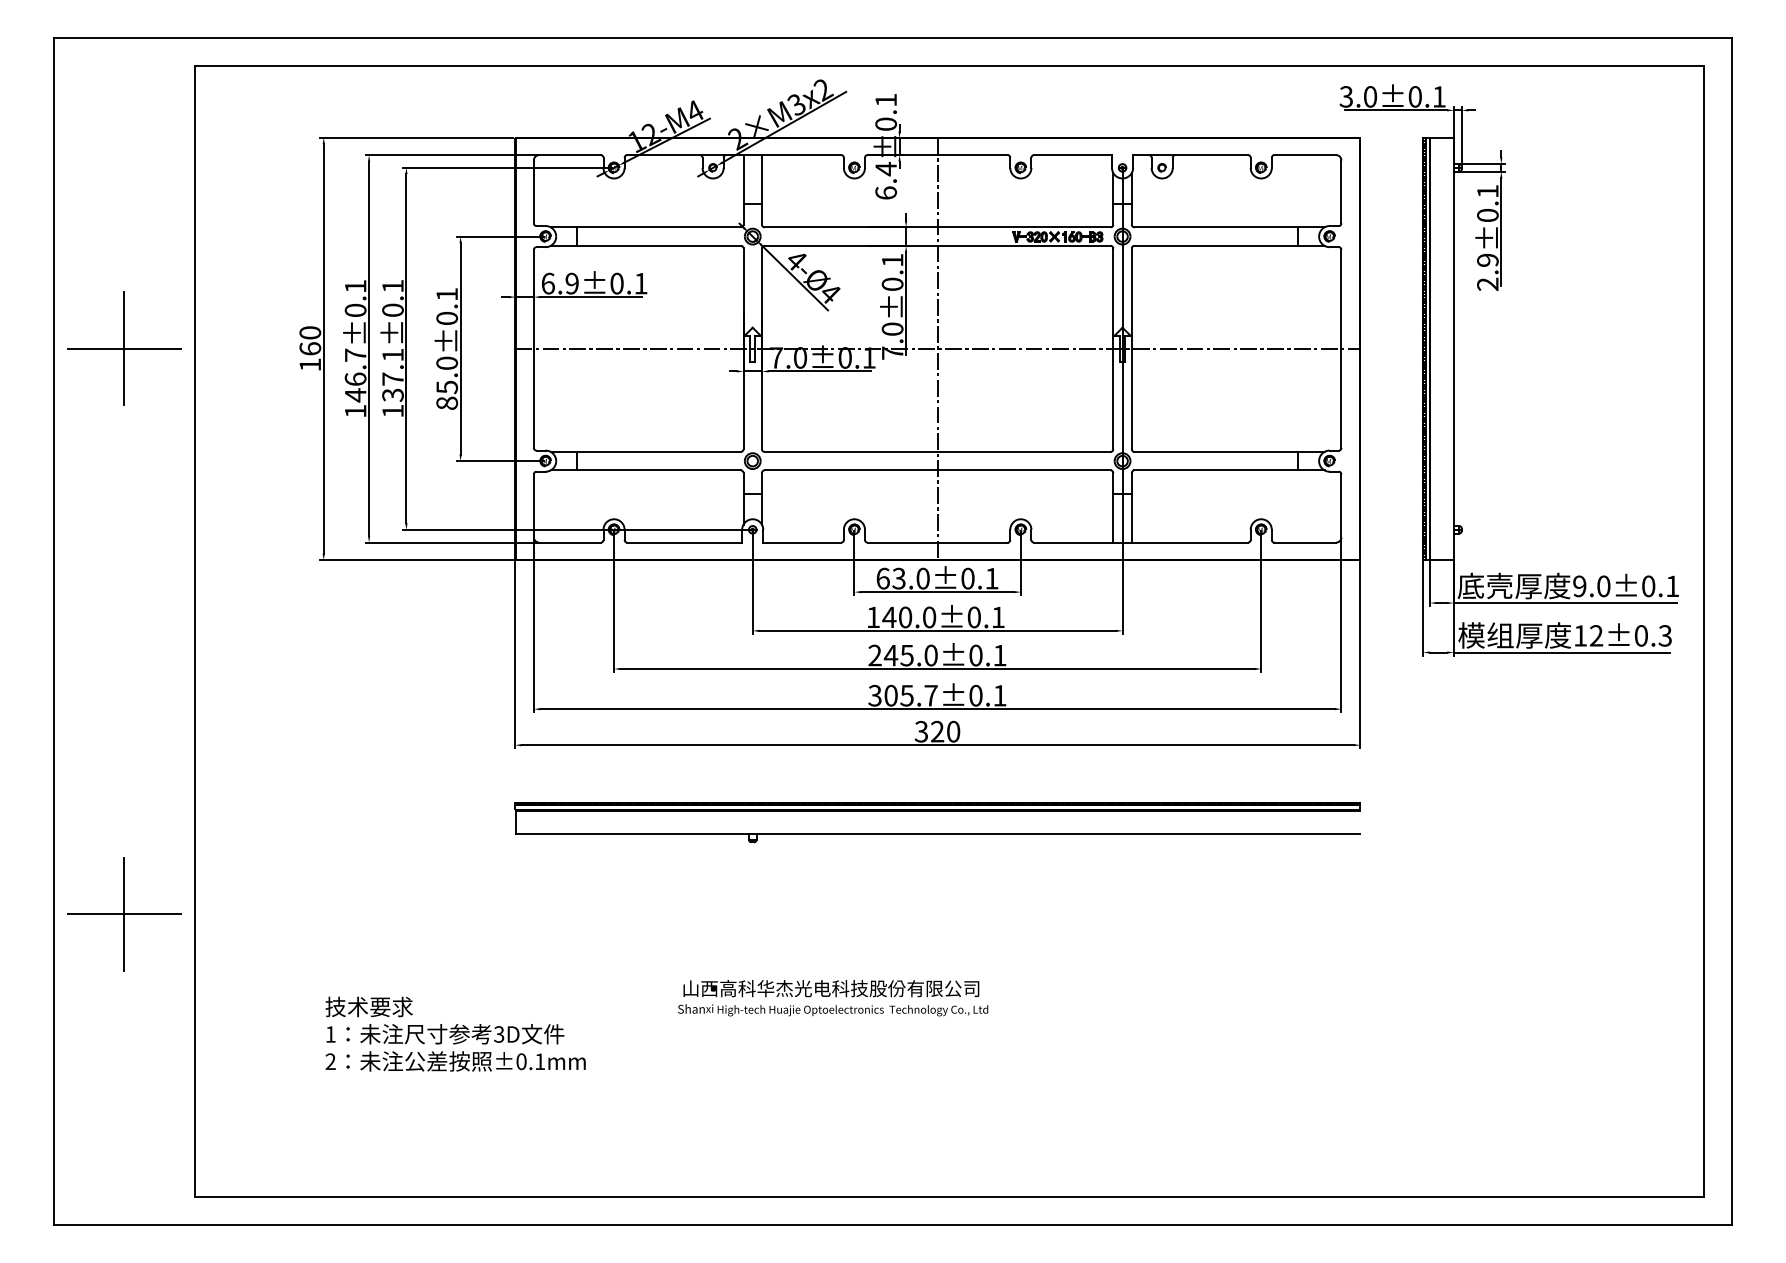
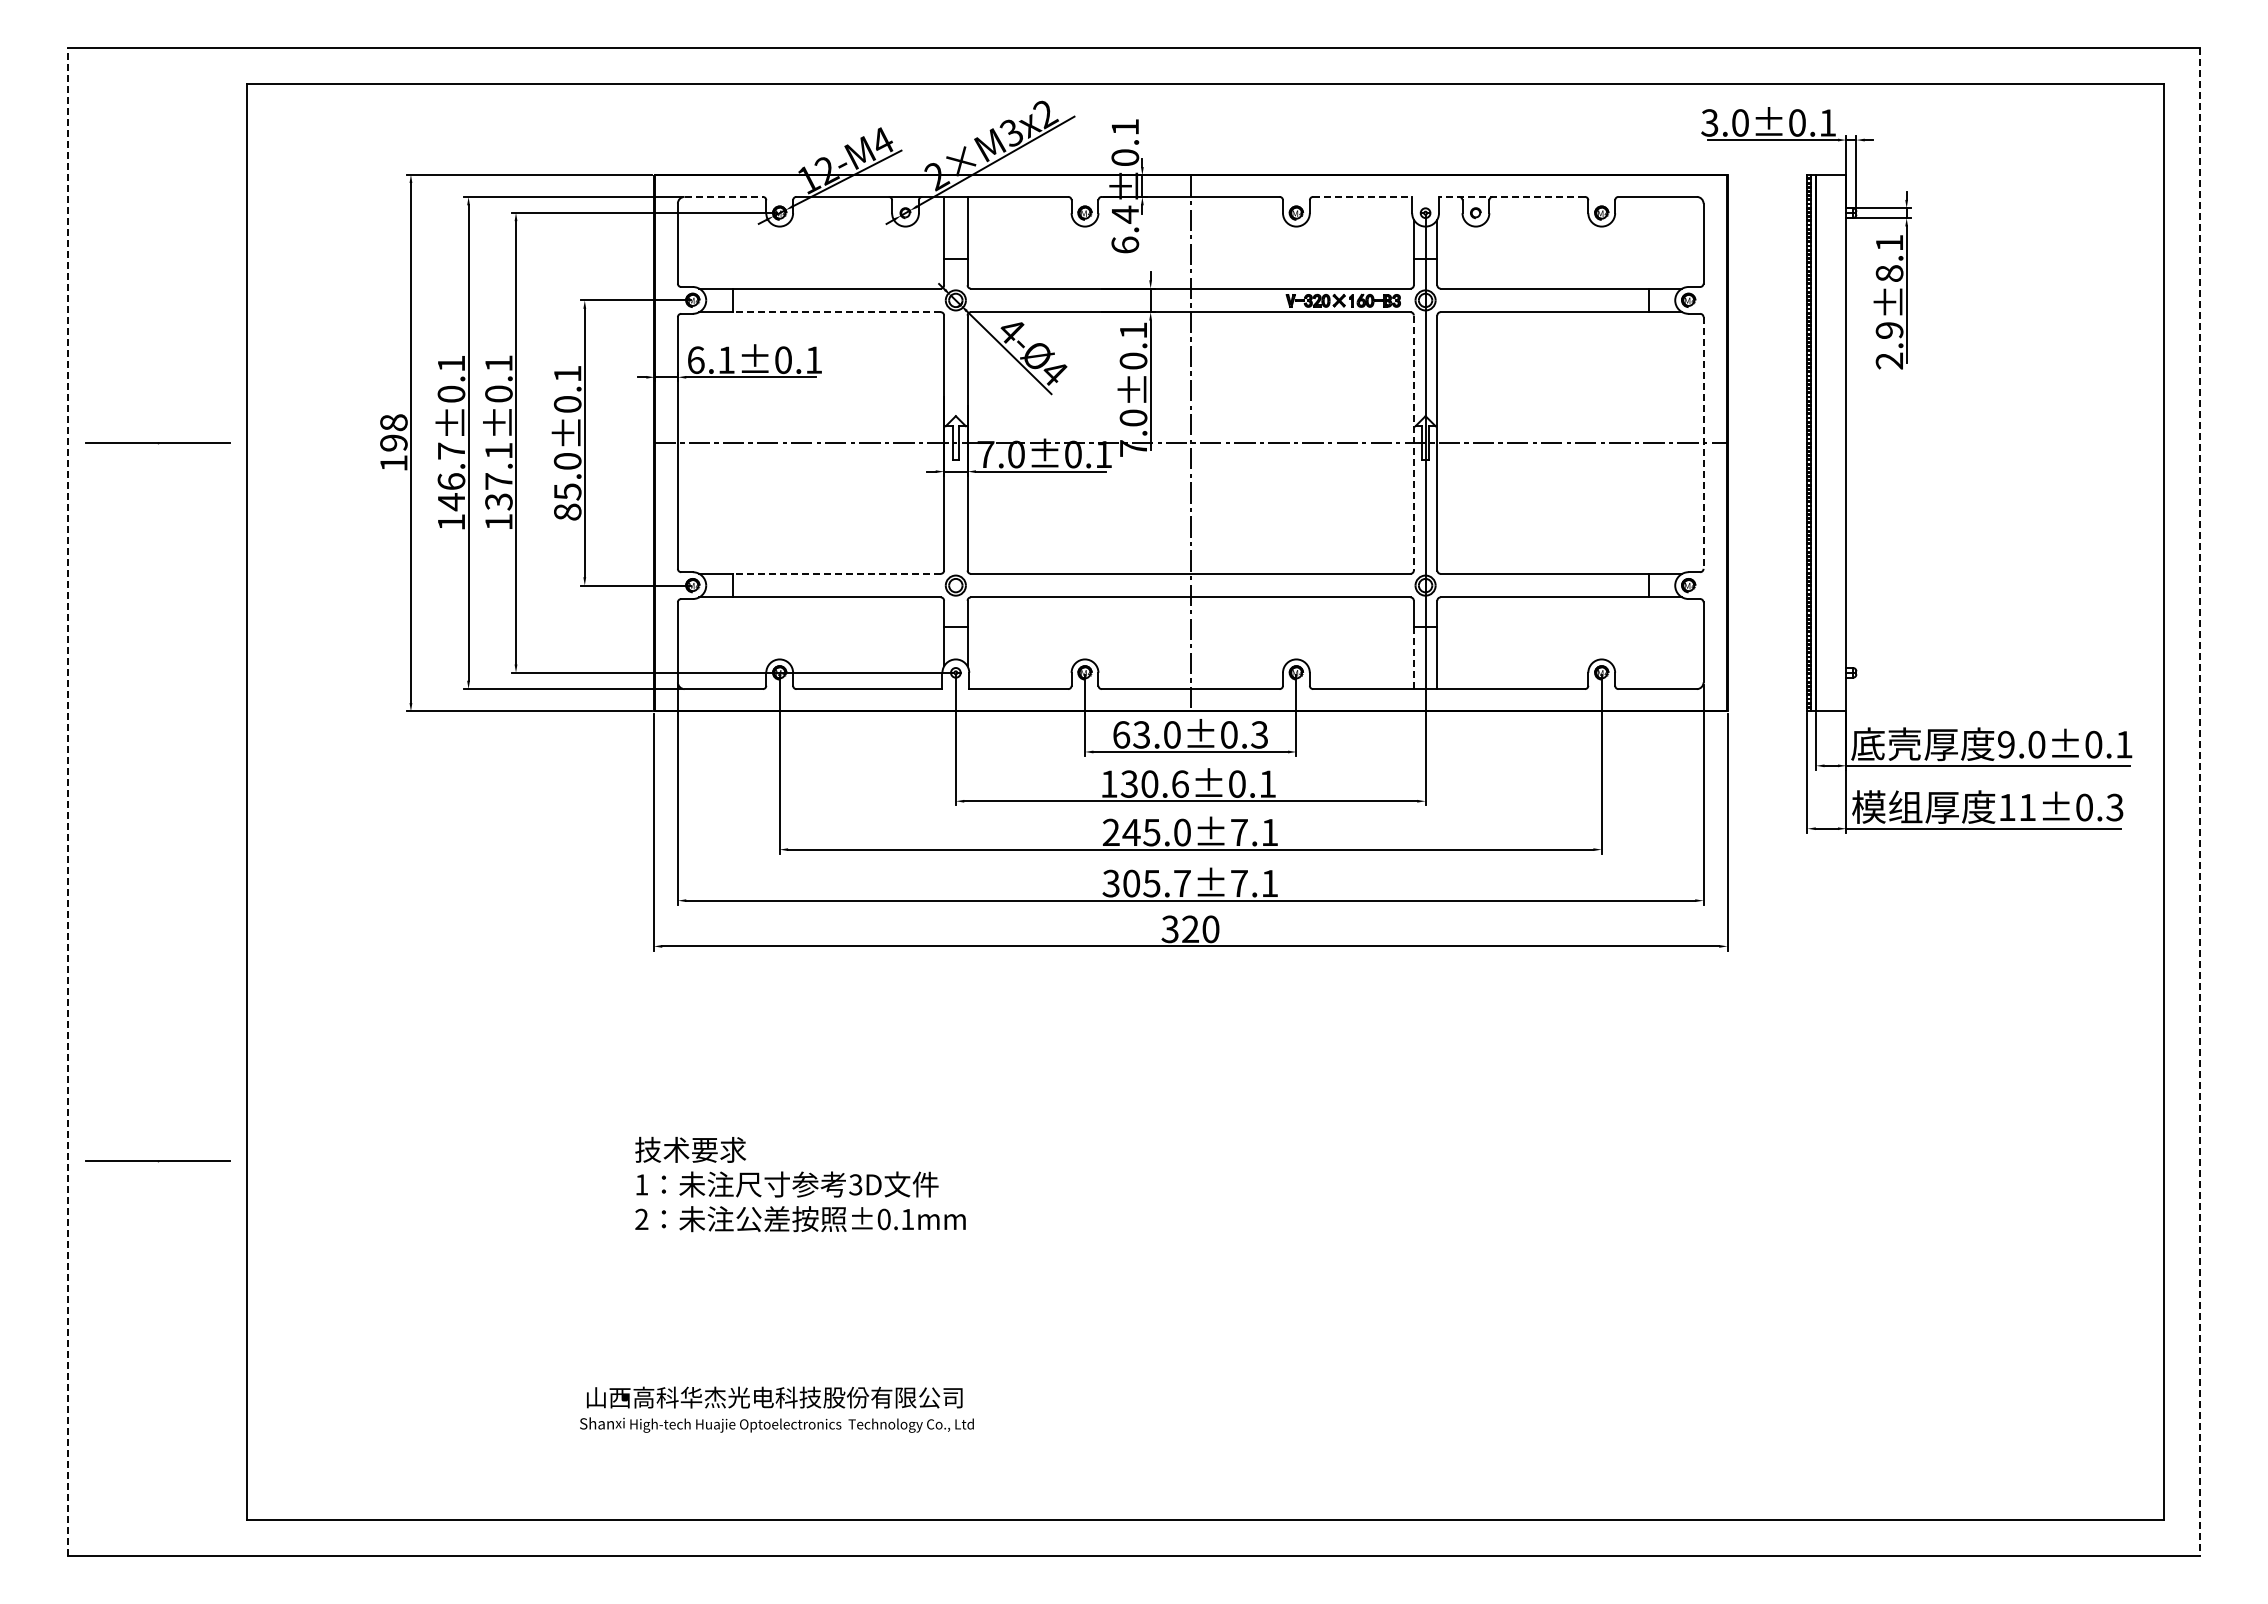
line: (570, 154) -> (724, 196), solid -> dashed
line: (1073, 154) -> (1363, 196), solid -> dashed
line: (1190, 154) -> (1511, 196), solid -> dashed
text: (1487, 215) -> (1889, 273), 2.9±0.1 -> 2.9±8.1
line: (658, 246) -> (836, 312), solid -> dashed
text: (572, 283) -> (726, 360), 6.9±0.1 -> 6.1±0.1
text: (310, 340) -> (393, 432), 160 -> 198
line: (124, 348) -> (157, 442), removed
line: (1113, 349) -> (1413, 443), solid -> dashed
line: (1341, 349) -> (1703, 443), solid -> dashed
line: (658, 451) -> (836, 573), solid -> dashed
line: (1113, 518) -> (1413, 658), solid -> dashed
text: (991, 578) -> (1259, 734), 63.0±0.1 -> 63.0±0.3
text: (909, 616) -> (1154, 783), 140.0±0.1 -> 130.6±0.1
line: (54, 631) -> (68, 801), solid -> dashed
line: (1731, 631) -> (2199, 801), solid -> dashed
text: (1596, 635) -> (2027, 806), 12±0.3 -> 11±0.3
text: (976, 655) -> (1239, 832), 245.0±0.1 -> 245.0±7.1
text: (976, 695) -> (1239, 883), 305.7±0.1 -> 305.7±7.1
part: (937, 810) -> (1190, 1029), removed
line: (124, 913) -> (157, 1160), removed
text: (832, 997) -> (776, 1409), moved
text: (455, 1034) -> (800, 1184), moved

